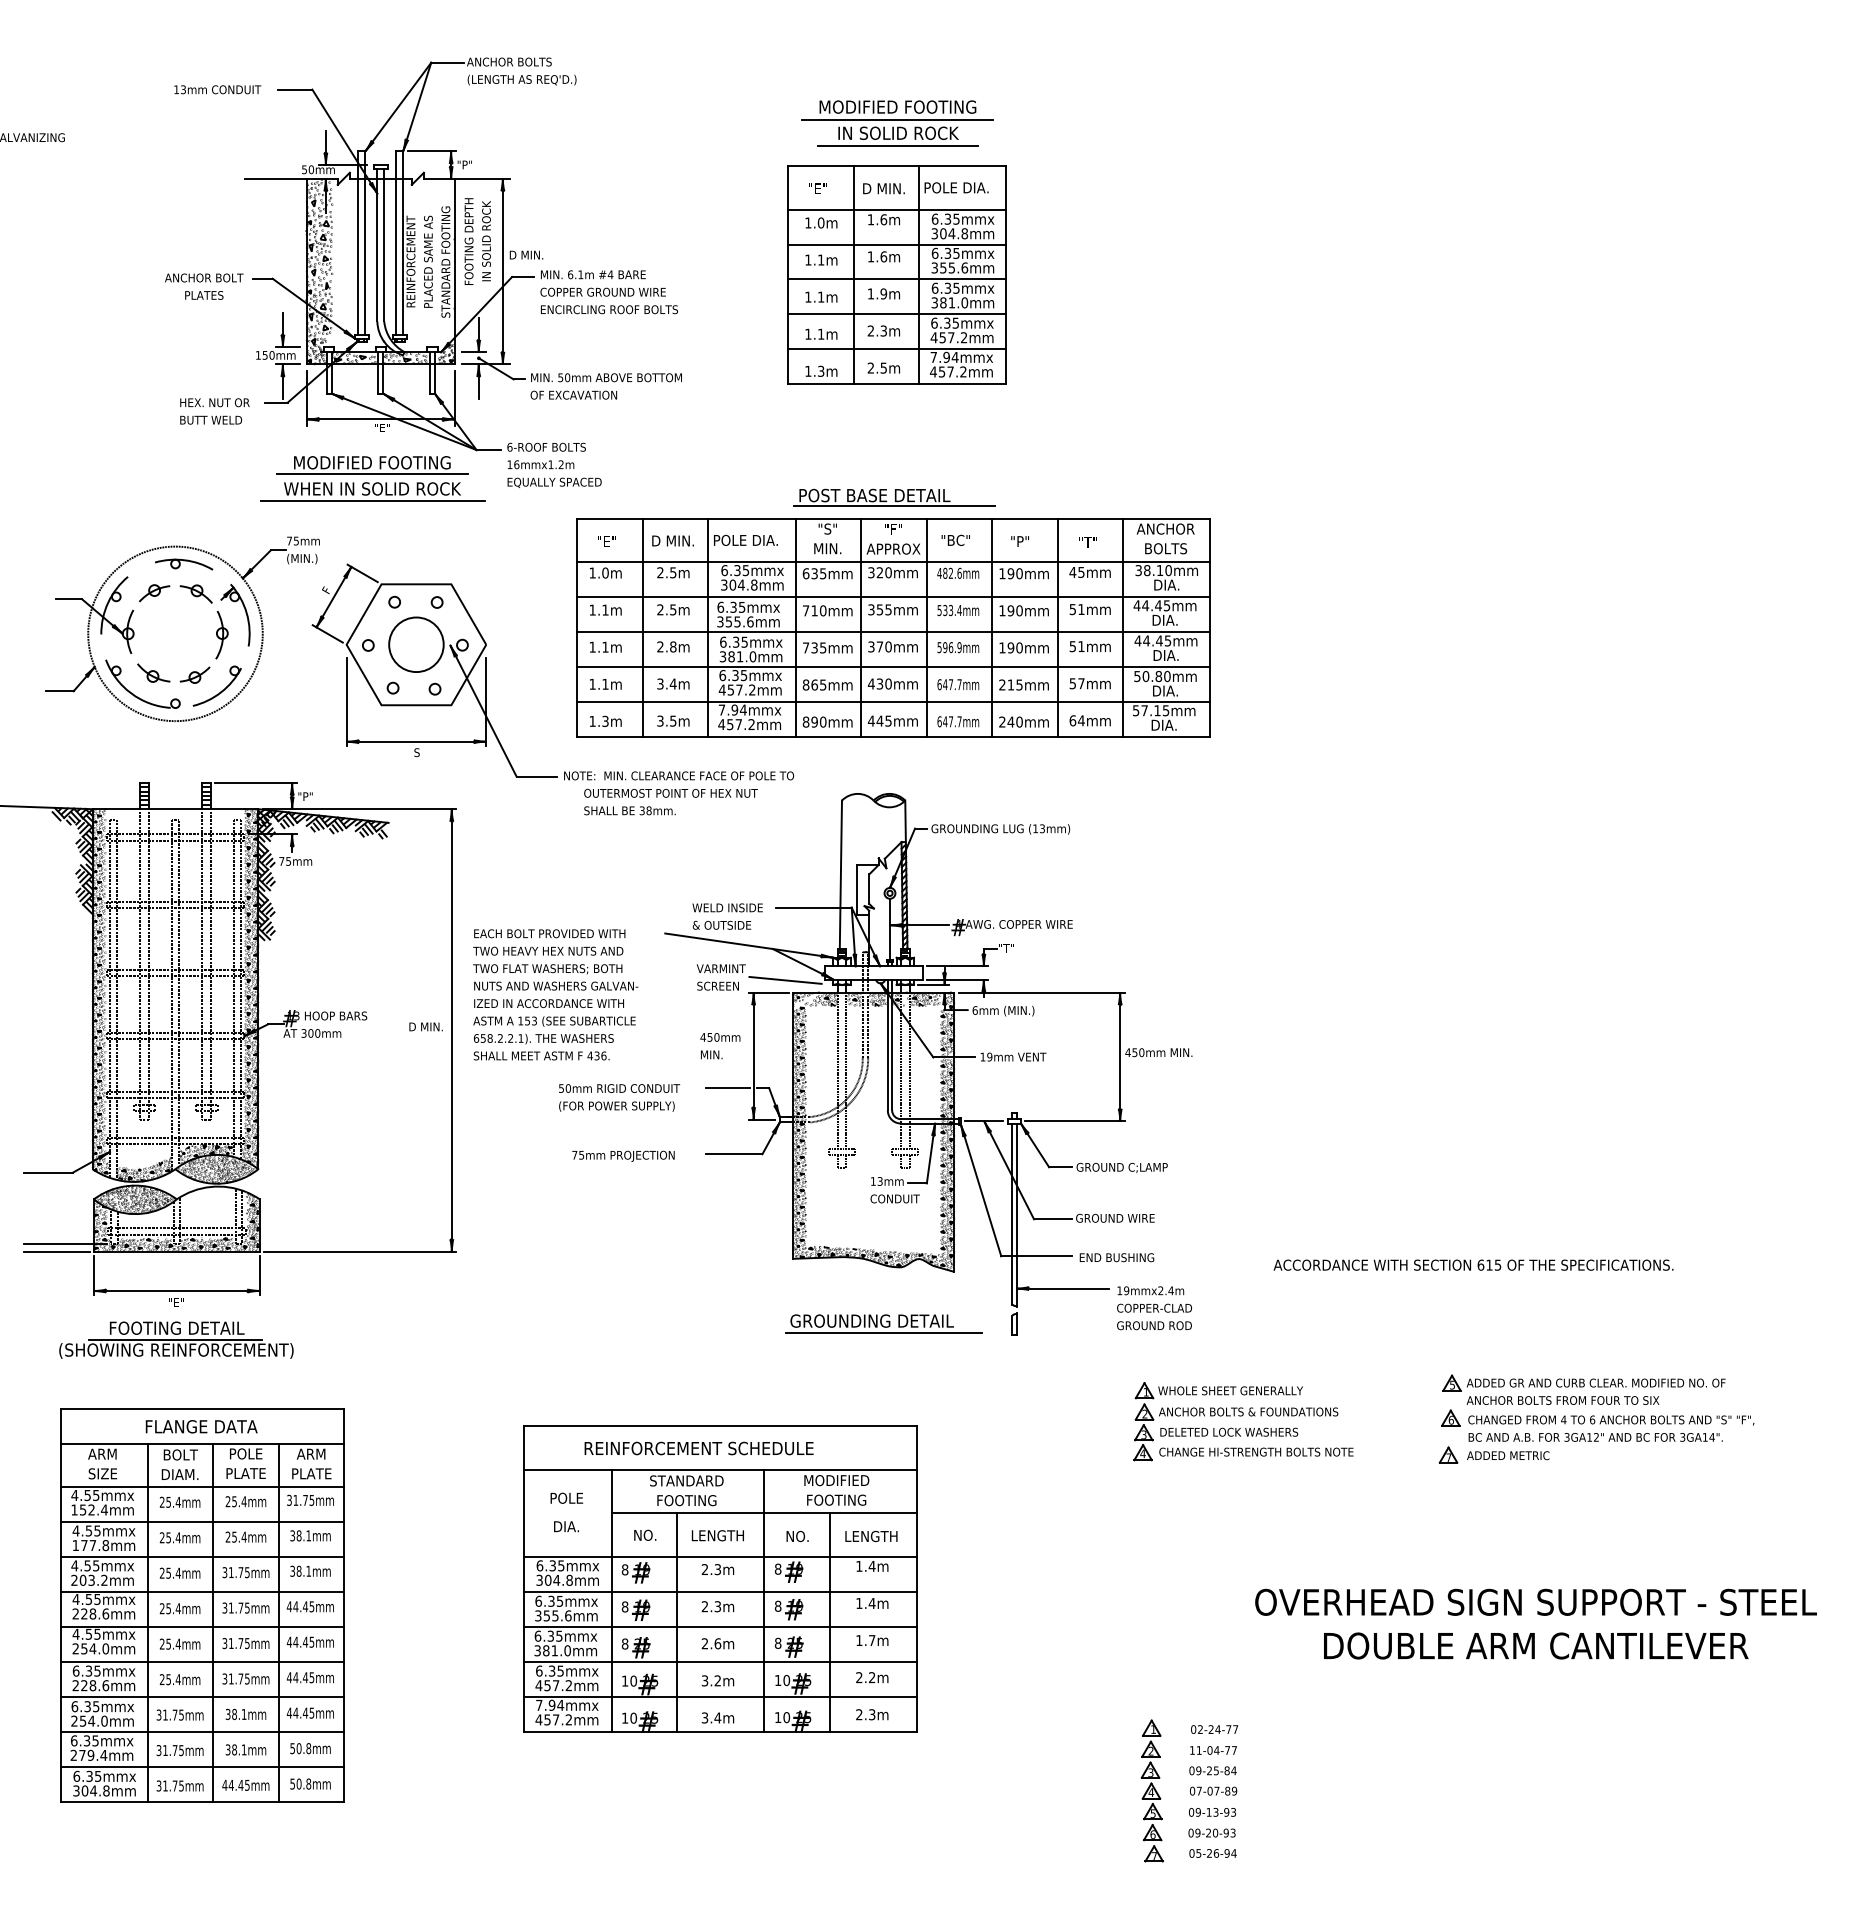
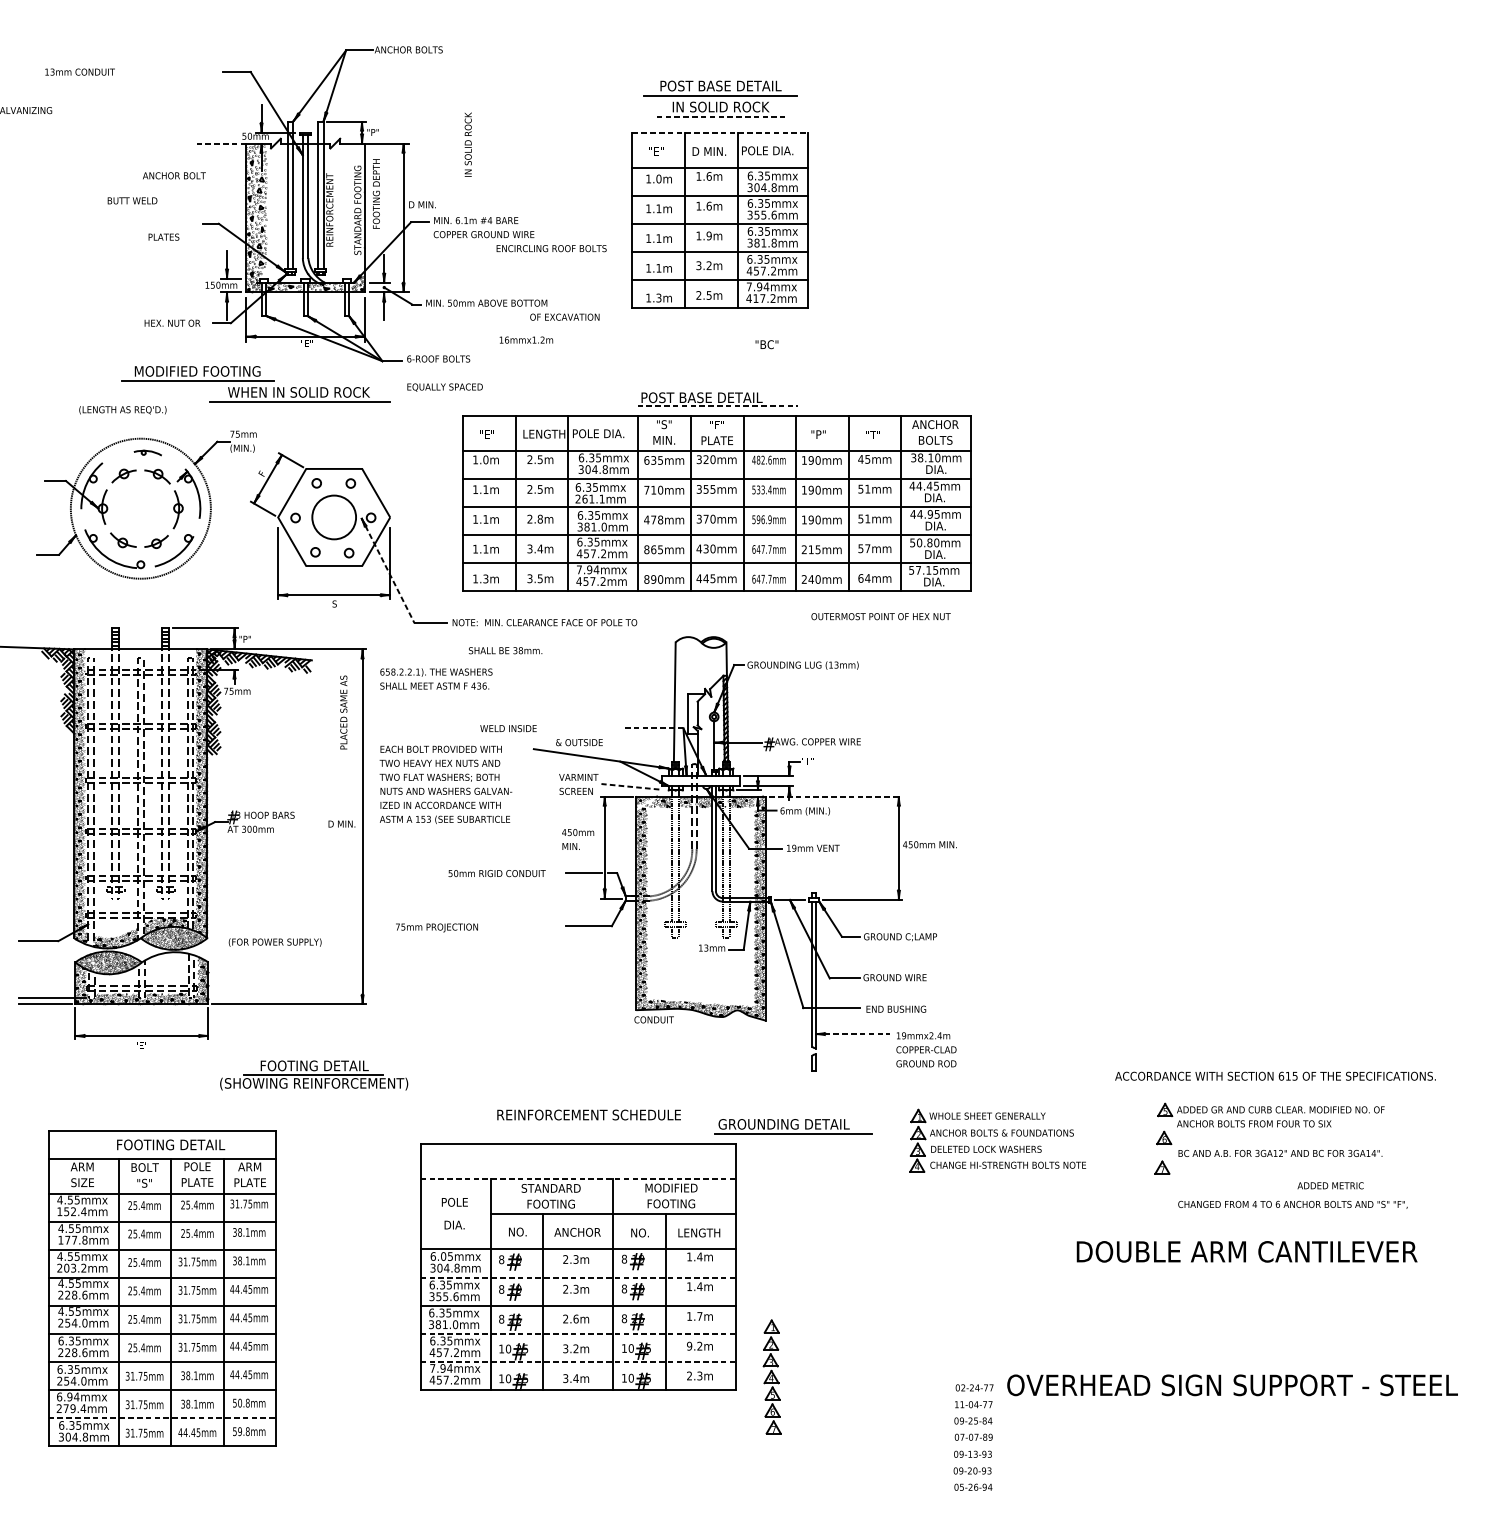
text: (521, 79) -> (122, 409), moved
text: (217, 89) -> (79, 71), moved
text: (897, 106) -> (720, 85), MODIFIED FOOTING -> POST BASE DETAIL
line: (898, 145) -> (721, 116), solid -> dashed
line: (897, 165) -> (720, 132), solid -> dashed
line: (275, 178) -> (221, 143), solid -> dashed
text: (486, 241) -> (468, 144), moved
text: (428, 261) -> (343, 712), moved
text: (204, 277) -> (174, 175), moved
text: (964, 302) -> (773, 242), 381.0mm -> 381.8mm
text: (609, 309) -> (551, 248), moved
text: (876, 331) -> (703, 266), 2.3m -> 3.2m
text: (941, 371) -> (755, 298), 457.2mm -> 417.2mm
text: (573, 394) -> (564, 316), moved
text: (210, 419) -> (132, 200), moved
text: (540, 464) -> (526, 339), moved
part: (372, 465) -> (197, 373), moved
line: (895, 506) -> (718, 406), solid -> dashed
text: (955, 539) -> (766, 343), moved
text: (678, 540) -> (544, 433), D MIN. -> LENGTH
text: (893, 548) -> (716, 440), APPROX -> PLATE
part: (184, 564) -> (148, 453), size x0.6
text: (735, 621) -> (590, 498), 355.6mm -> 261.1mm
text: (1158, 640) -> (929, 514), 44.45mm -> 44.95mm
text: (814, 647) -> (653, 519), 735mm -> 478mm
line: (483, 711) -> (388, 571), solid -> dashed
text: (670, 792) -> (880, 615), moved
text: (727, 907) -> (508, 728), moved
line: (813, 907) -> (652, 728), solid -> dashed
line: (785, 980) -> (630, 786), solid -> dashed
line: (1041, 992) -> (835, 796), solid -> dashed
text: (543, 1046) -> (436, 678), moved
text: (616, 1106) -> (274, 942), moved
text: (623, 1155) -> (436, 927), moved
text: (894, 1198) -> (653, 1019), moved
text: (1473, 1264) -> (1275, 1075), moved
line: (1063, 1288) -> (853, 1033), solid -> dashed
part: (883, 1323) -> (793, 1126), moved
part: (176, 1339) -> (314, 1074), moved
text: (1611, 1420) -> (1293, 1204), moved
text: (217, 1426) -> (174, 1144), FLANGE DATA -> FOOTING DETAIL
text: (698, 1448) -> (588, 1115), moved
text: (1508, 1455) -> (1330, 1185), moved
line: (721, 1469) -> (578, 1179), solid -> dashed
text: (179, 1474) -> (144, 1183), DIAM. -> "S"
text: (719, 1535) -> (577, 1232), LENGTH -> ANCHOR
text: (552, 1565) -> (443, 1256), 6.35mmx -> 6.05mmx
line: (721, 1591) -> (578, 1277), solid -> dashed
text: (1535, 1601) -> (1232, 1384), moved
text: (1536, 1645) -> (1247, 1251), moved
line: (721, 1661) -> (578, 1333), solid -> dashed
text: (859, 1677) -> (689, 1346), 2.2m -> 9.2m
line: (721, 1696) -> (578, 1361), solid -> dashed
text: (91, 1740) -> (73, 1396), 6.35mmx -> 6.94mmx
line: (202, 1766) -> (162, 1417), solid -> dashed
text: (298, 1784) -> (239, 1431), 50.8mm -> 59.8mm
part: (1151, 1790) -> (771, 1376), moved

